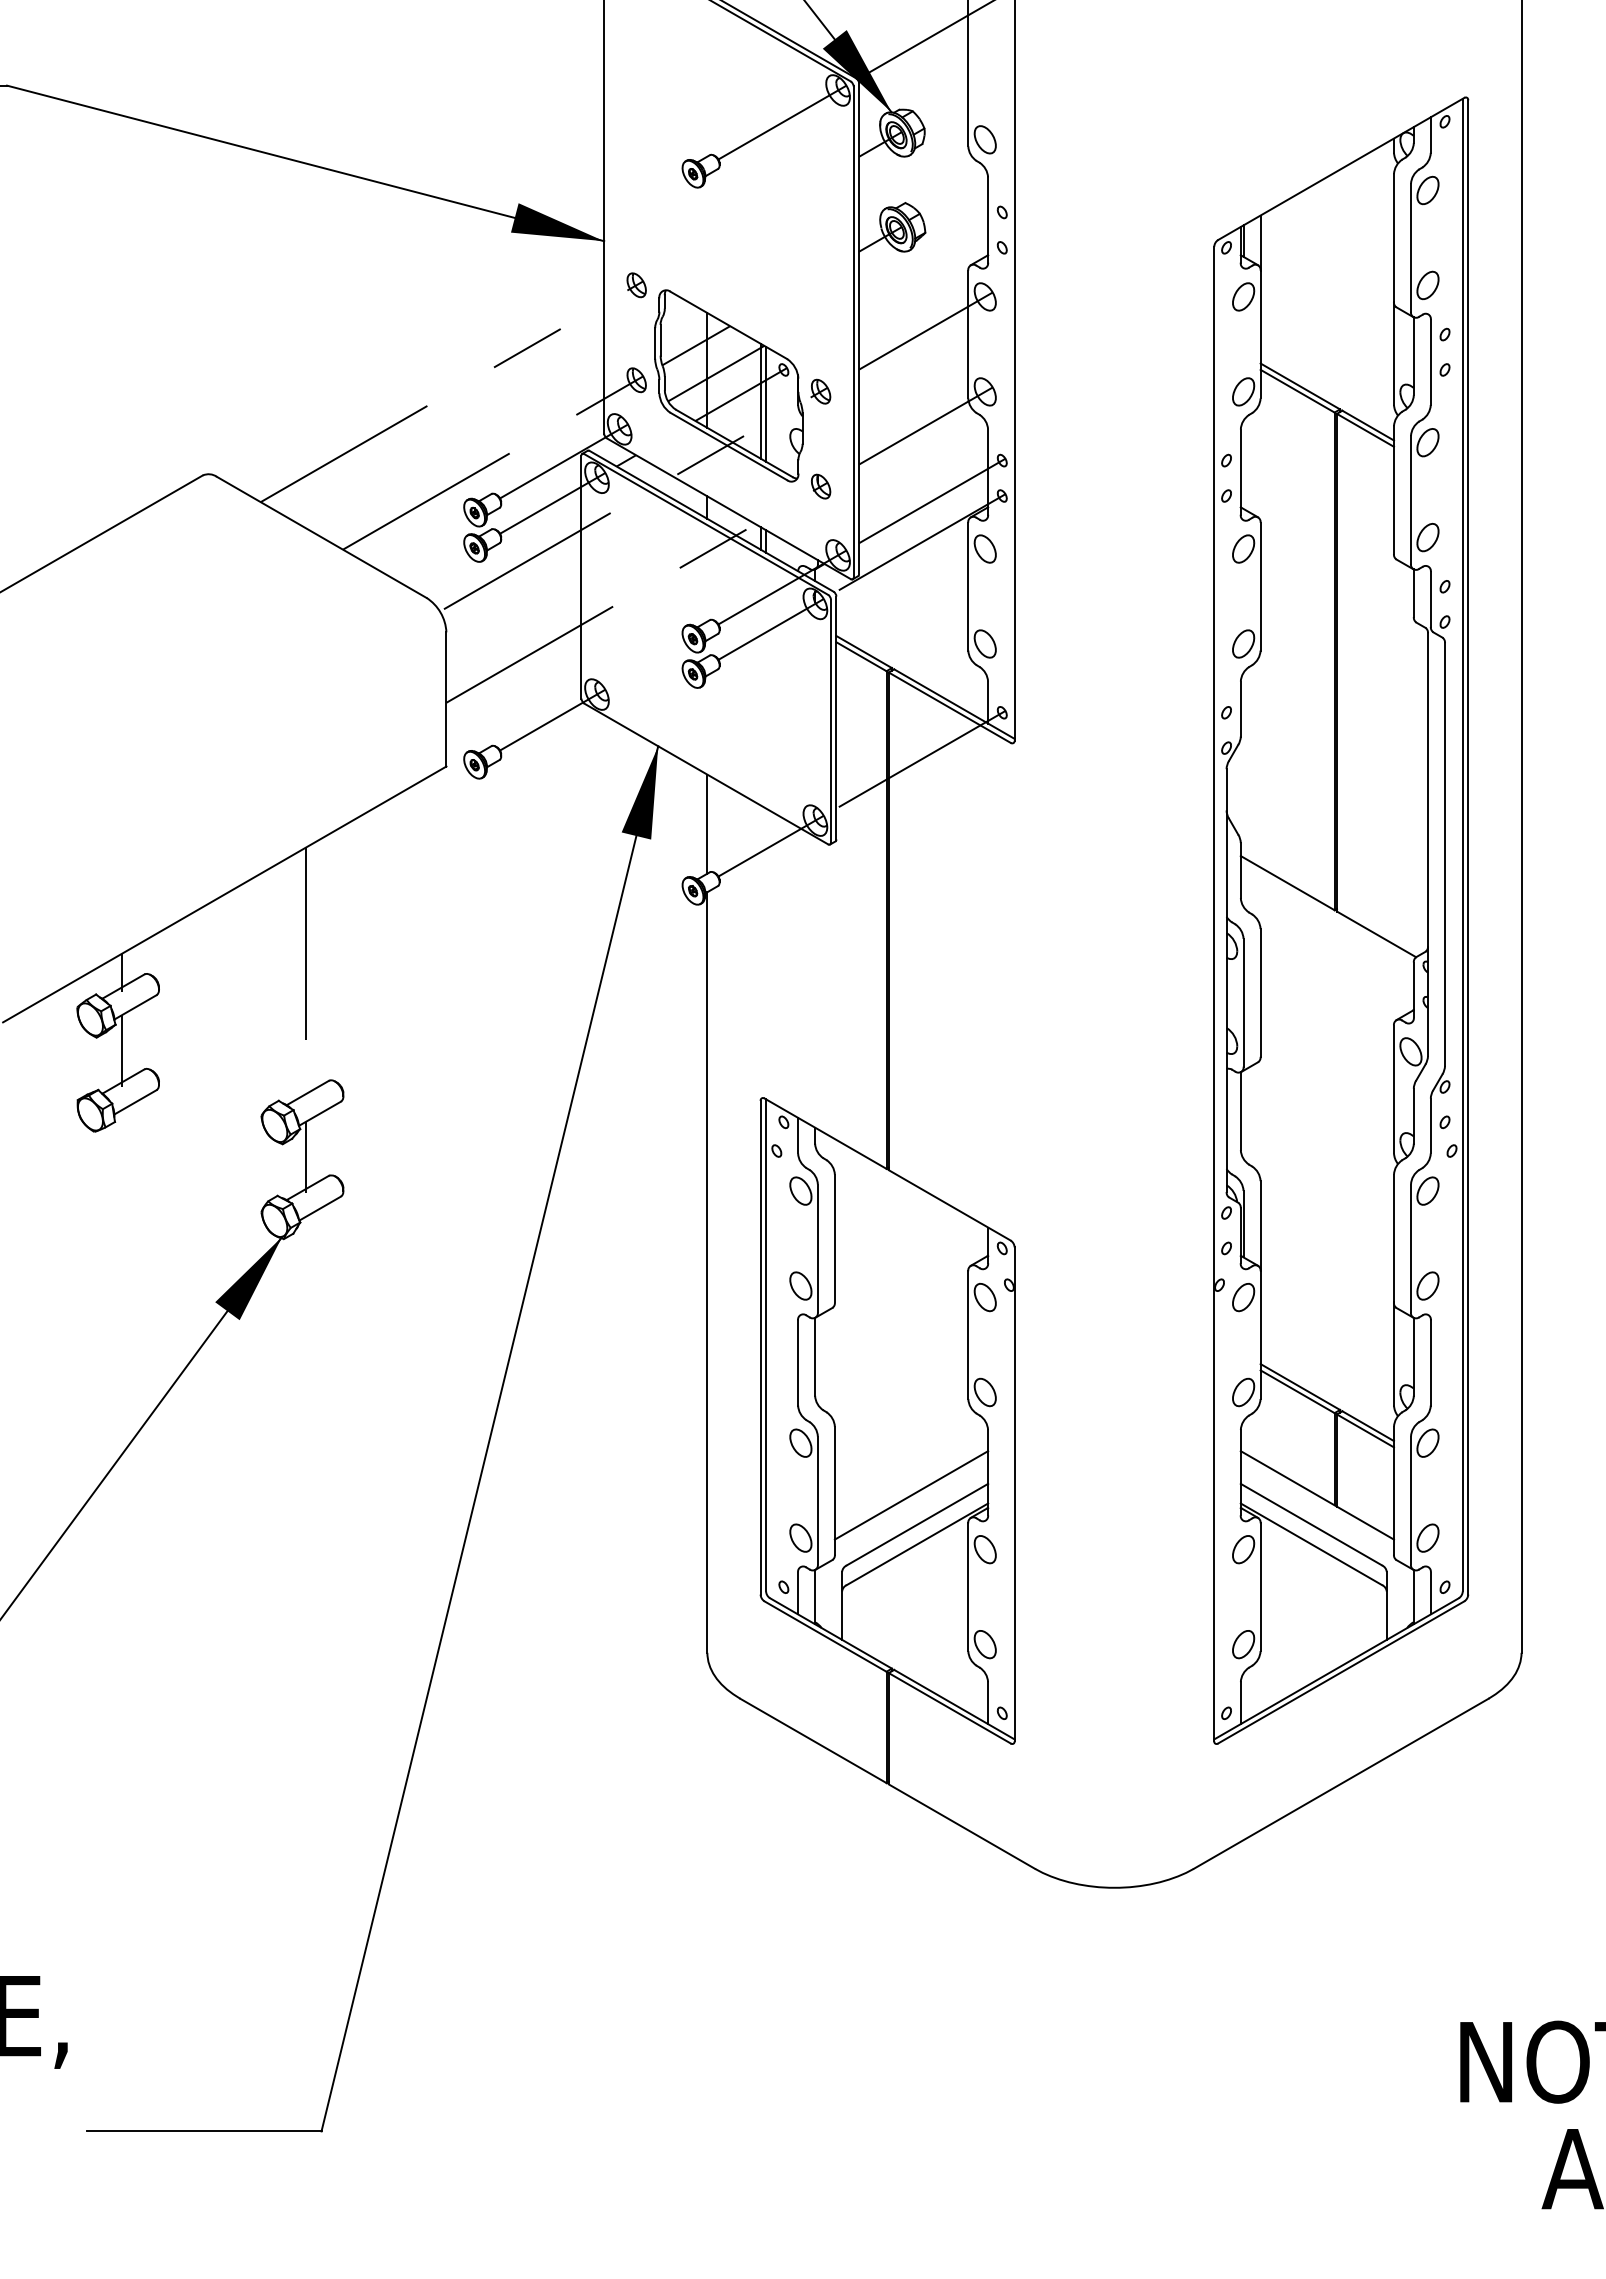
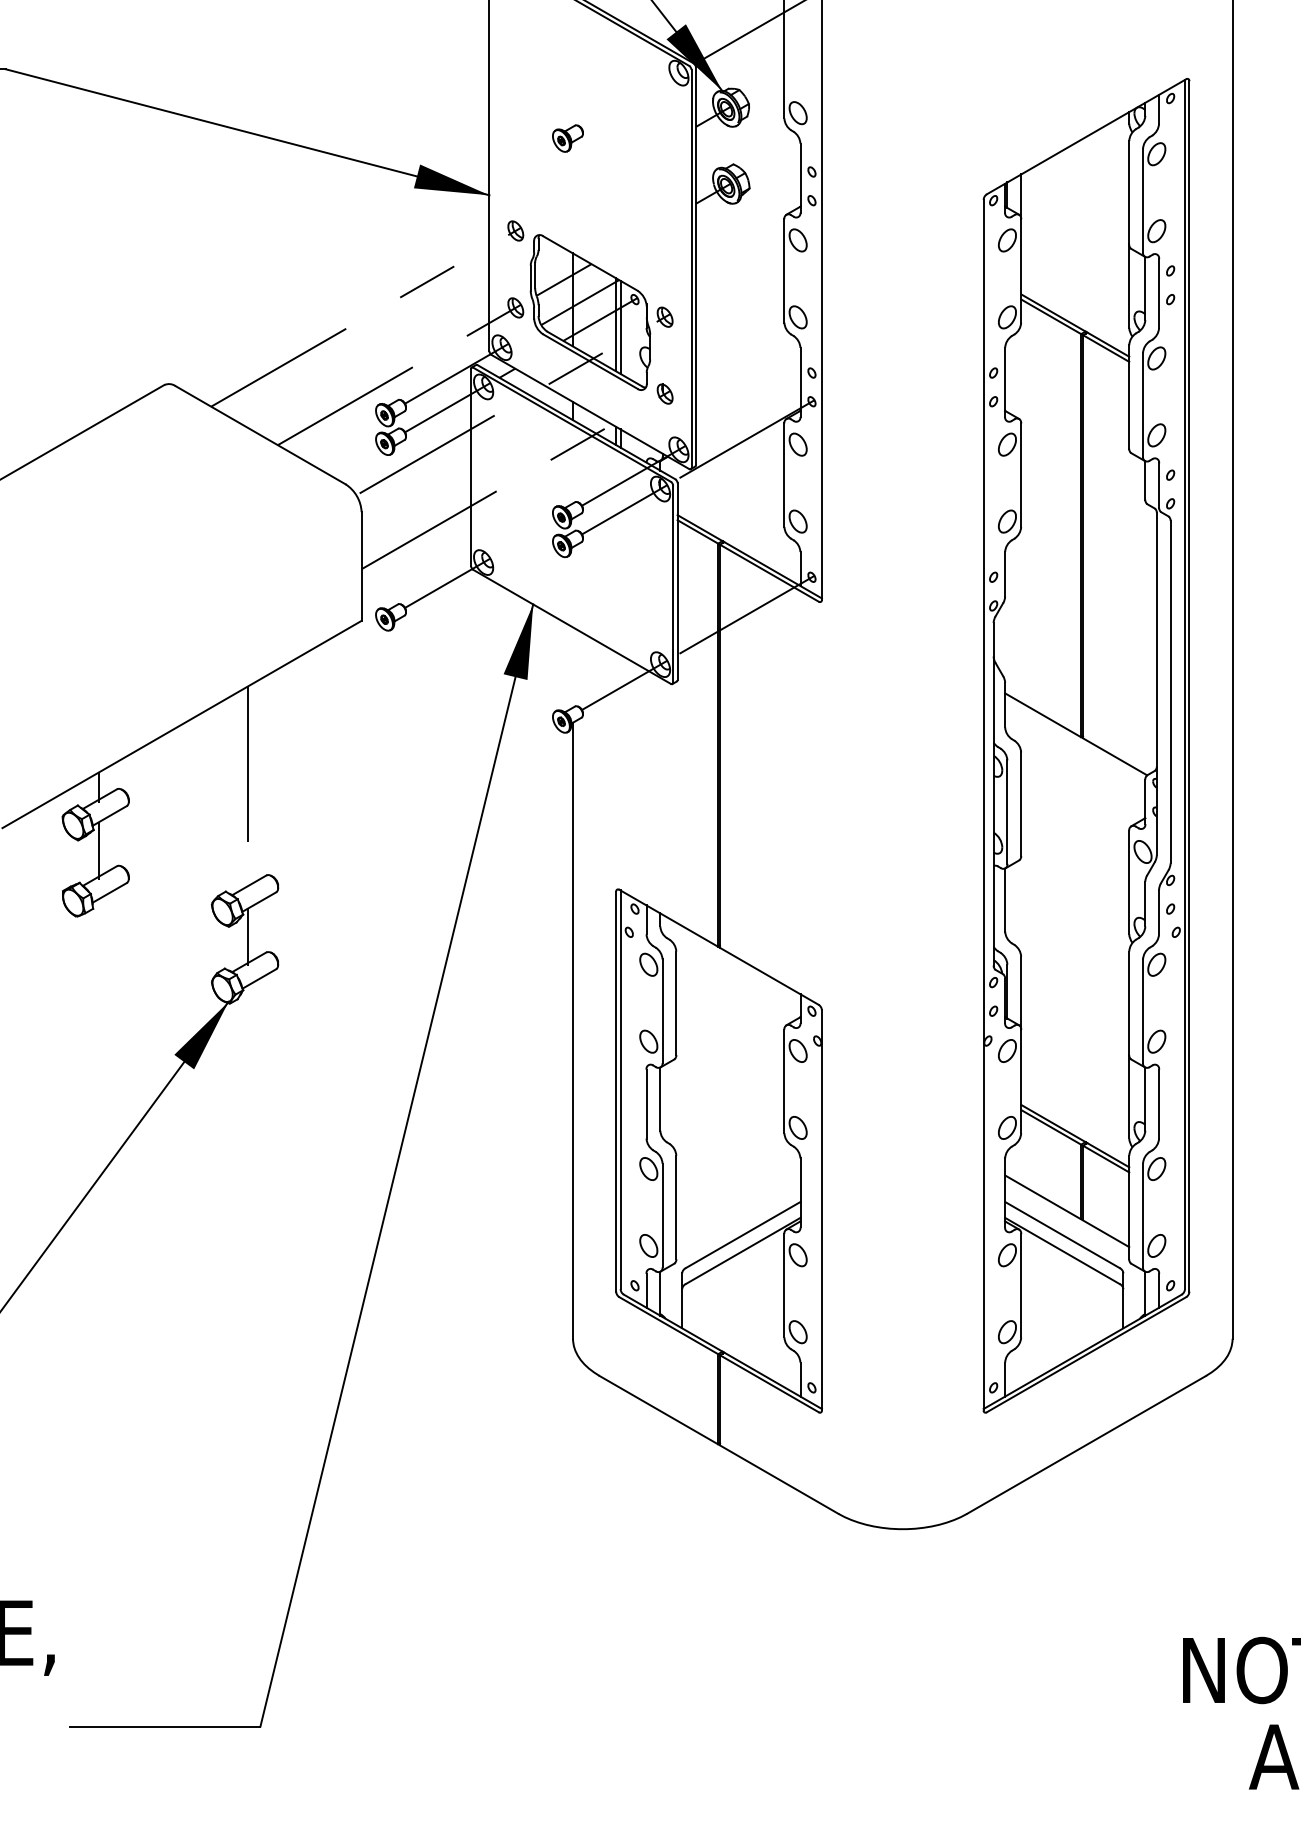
line: (782, 122) -> (633, 99), removed
line: (925, 330) -> (749, 267), removed
line: (925, 425) -> (749, 344), removed
line: (932, 500) -> (755, 405), removed
line: (707, 823) -> (573, 667), removed
line: (911, 1495) -> (738, 1211), removed

